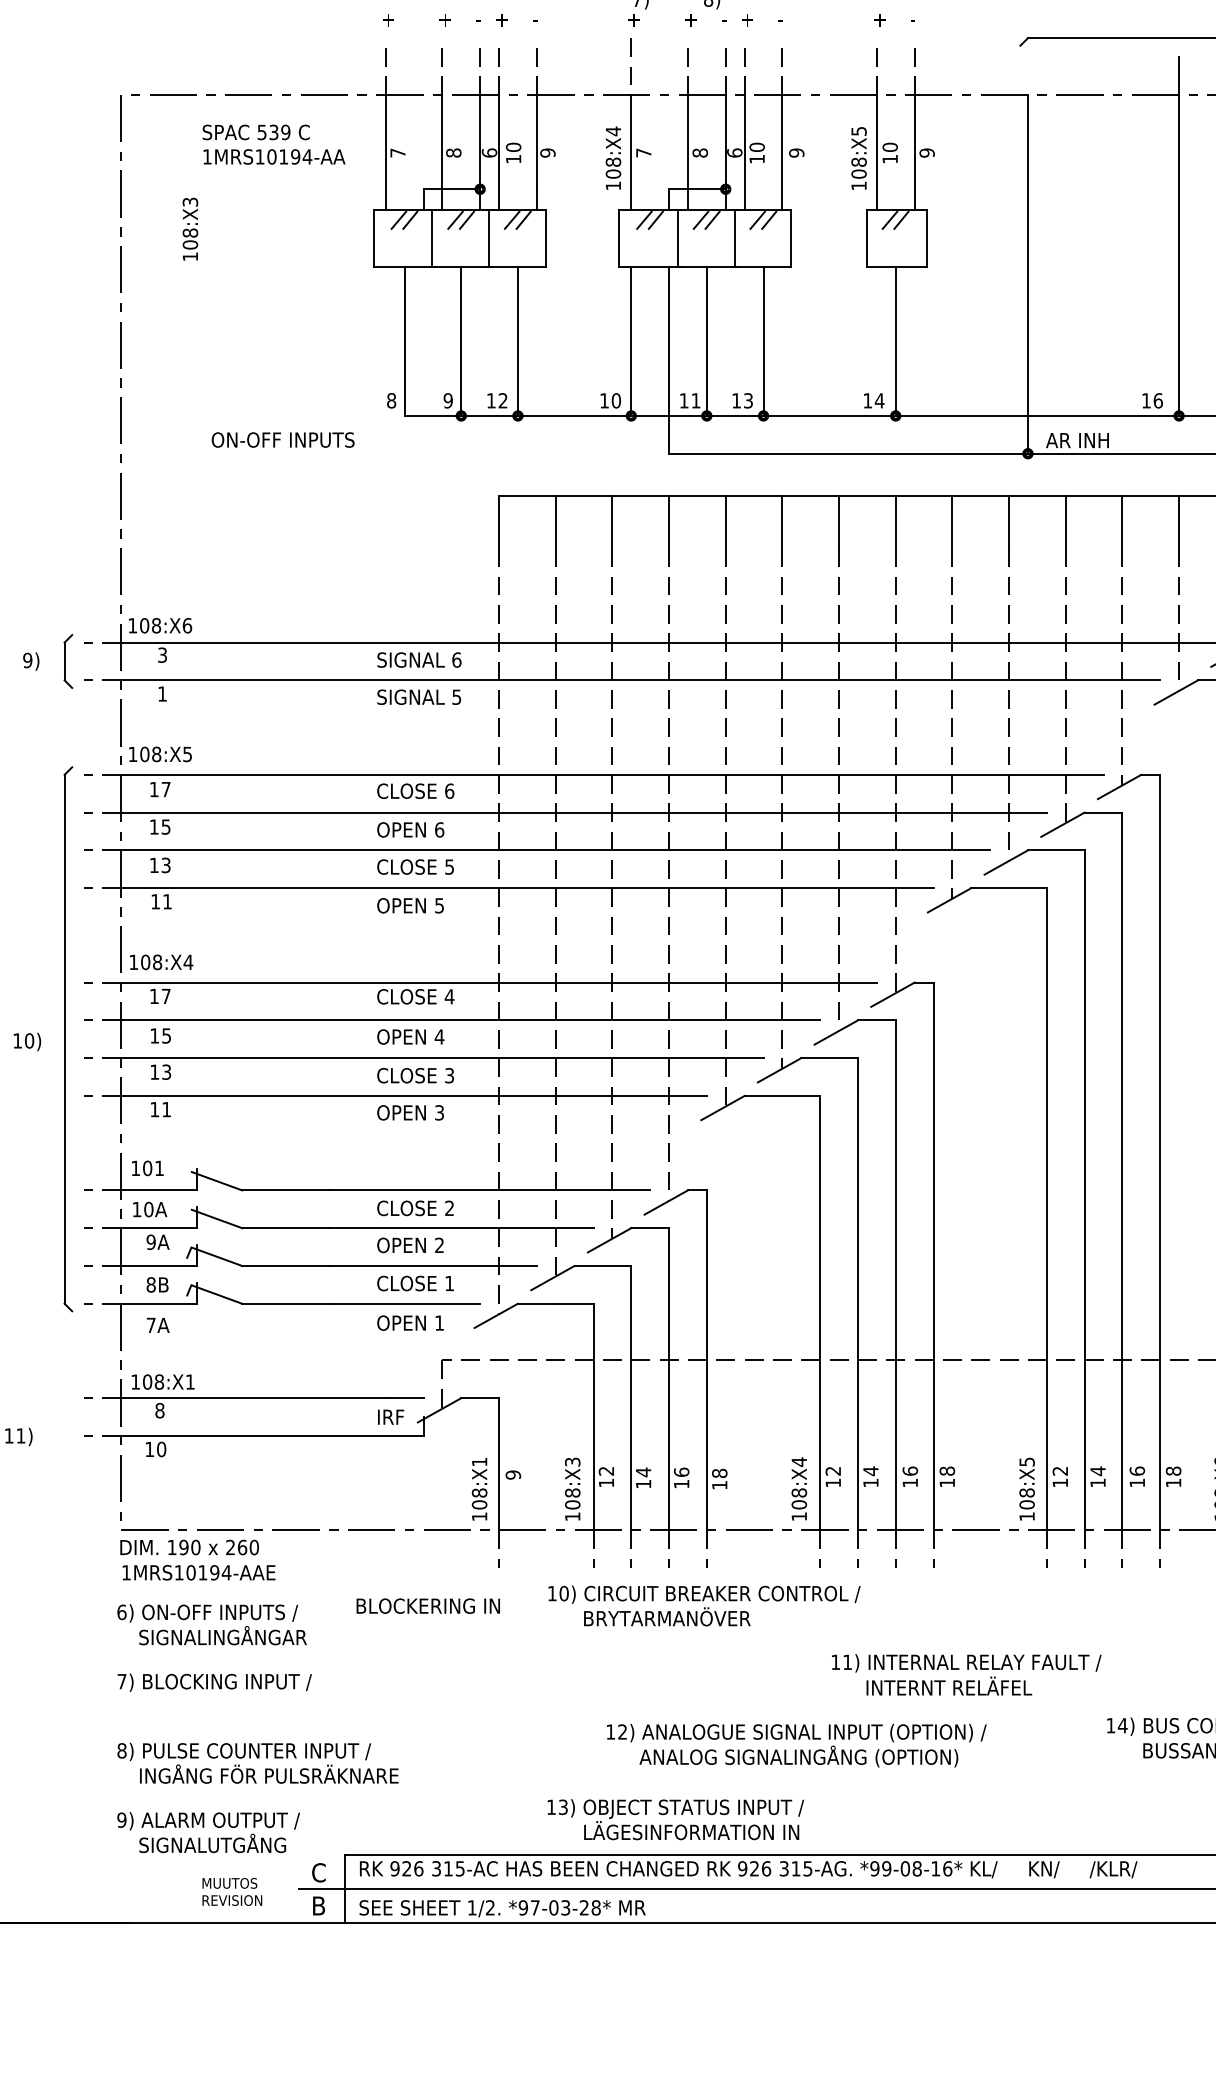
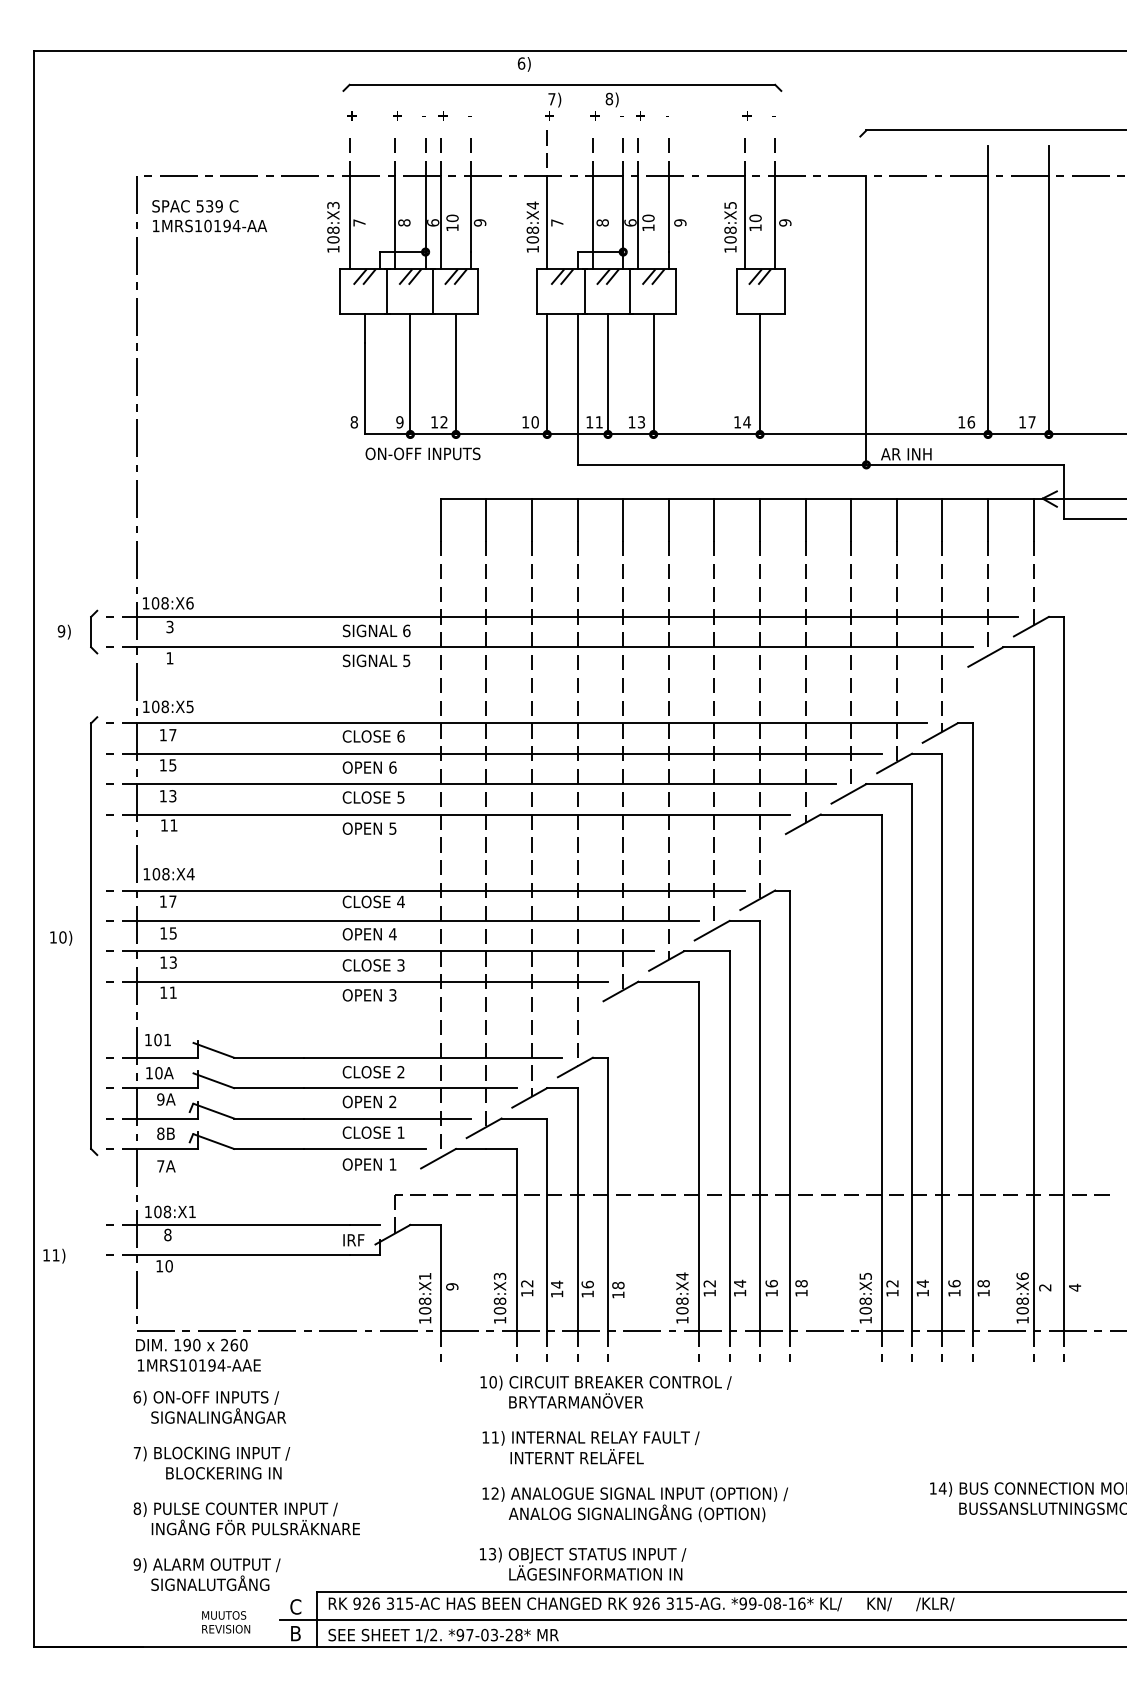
text: (273, 145) -> (209, 216), moved
text: (190, 229) -> (333, 227), moved
text: (282, 439) -> (422, 453), moved
text: (427, 1606) -> (223, 1473), moved
text: (965, 1674) -> (590, 1447), moved
text: (795, 1745) -> (634, 1504), moved

